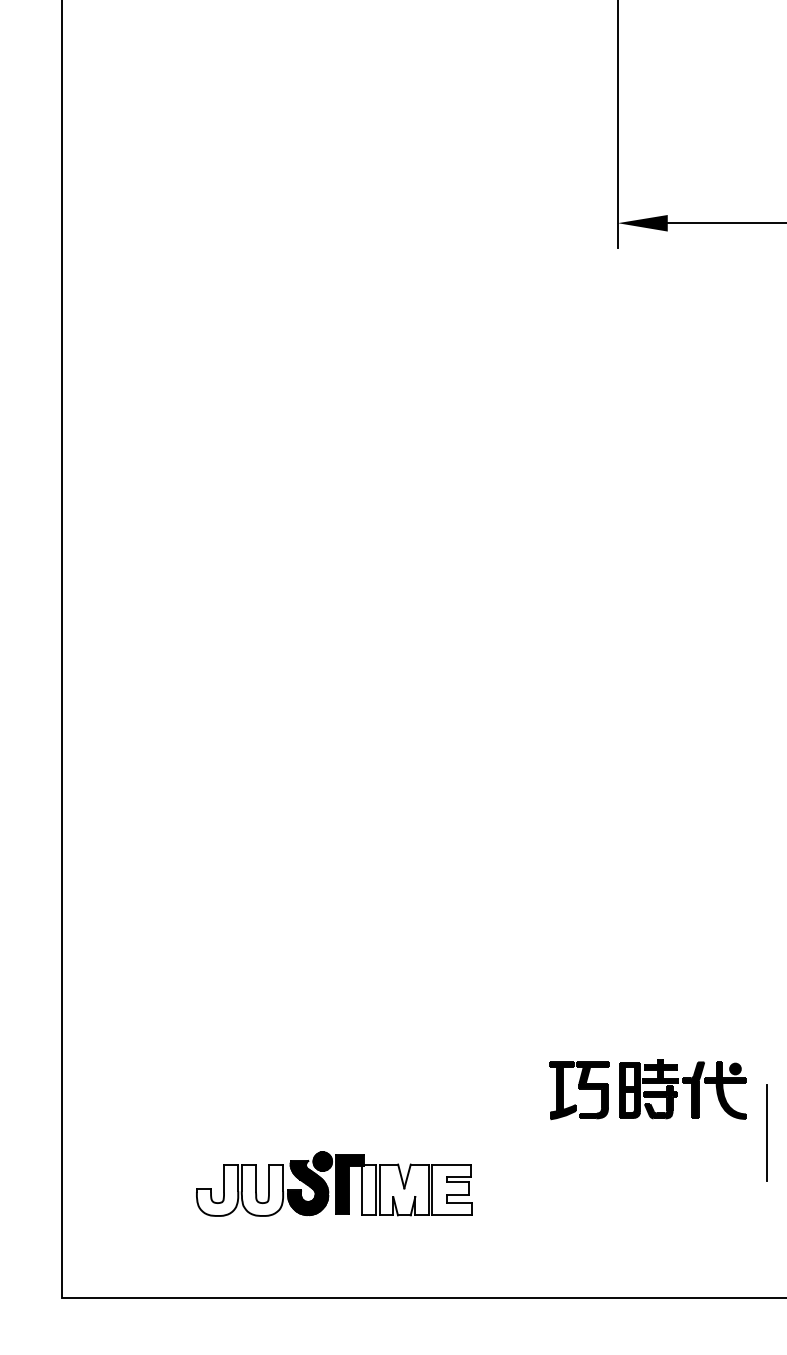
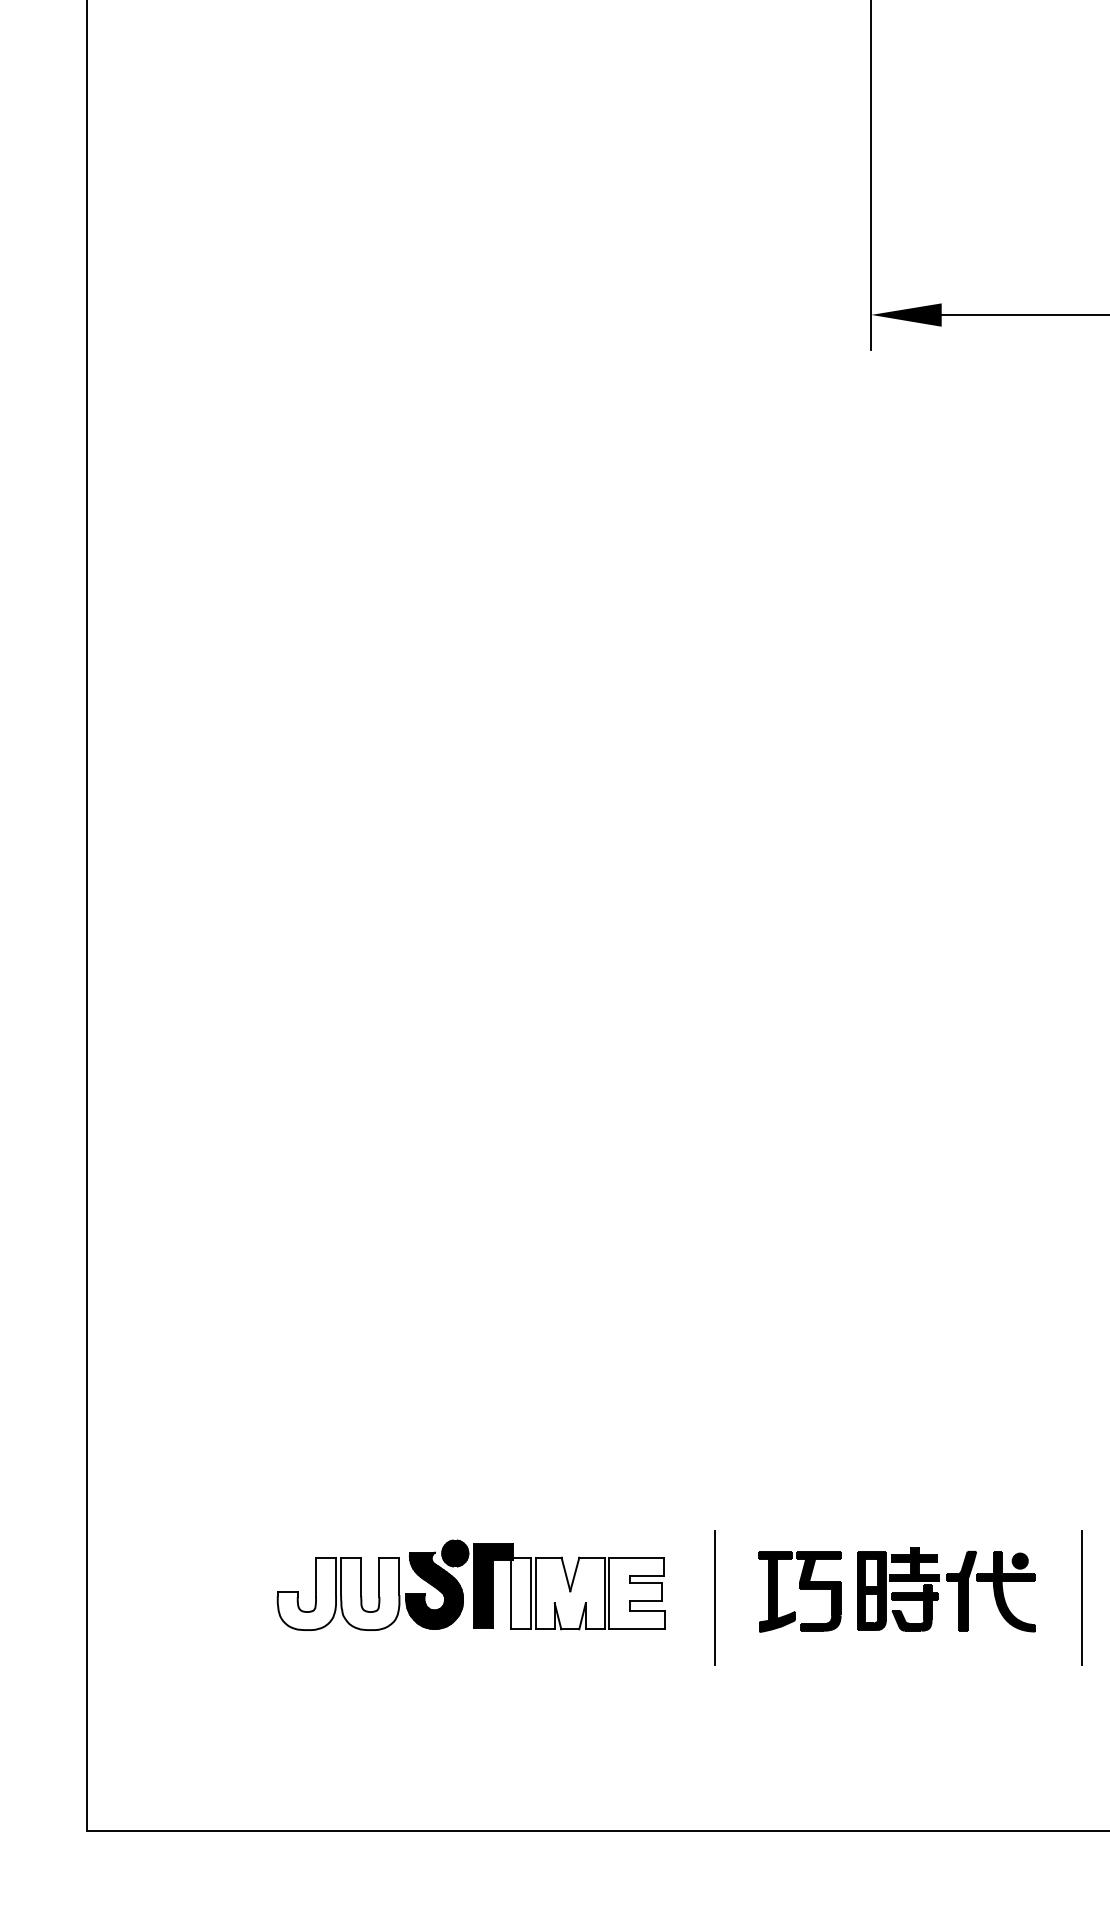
part: (647, 1089) -> (896, 1590), moved
line: (506, 1132) -> (714, 1597), added
part: (334, 1183) -> (471, 1584), moved

